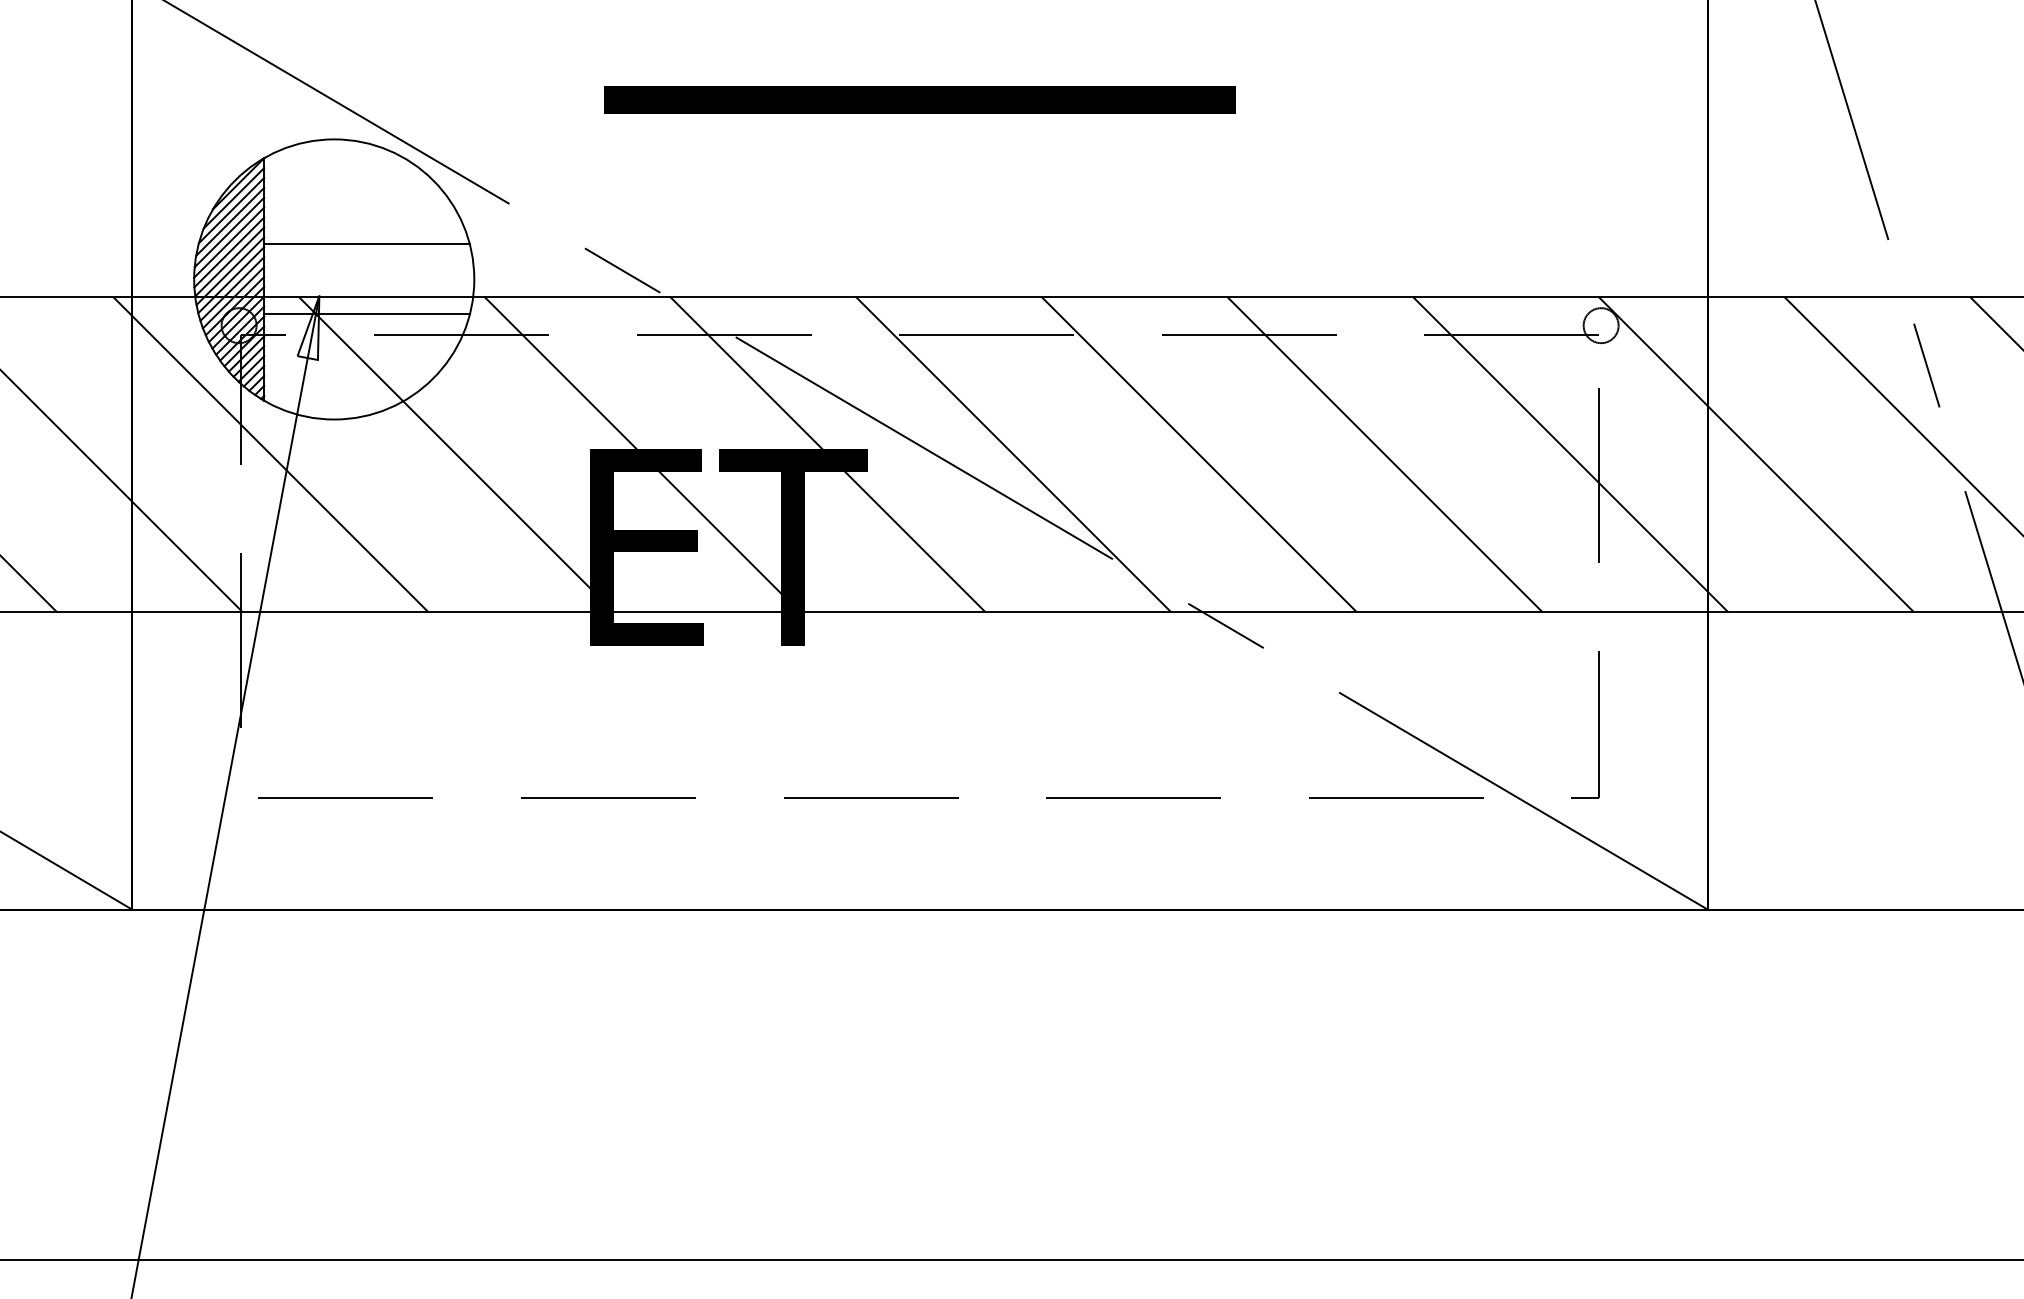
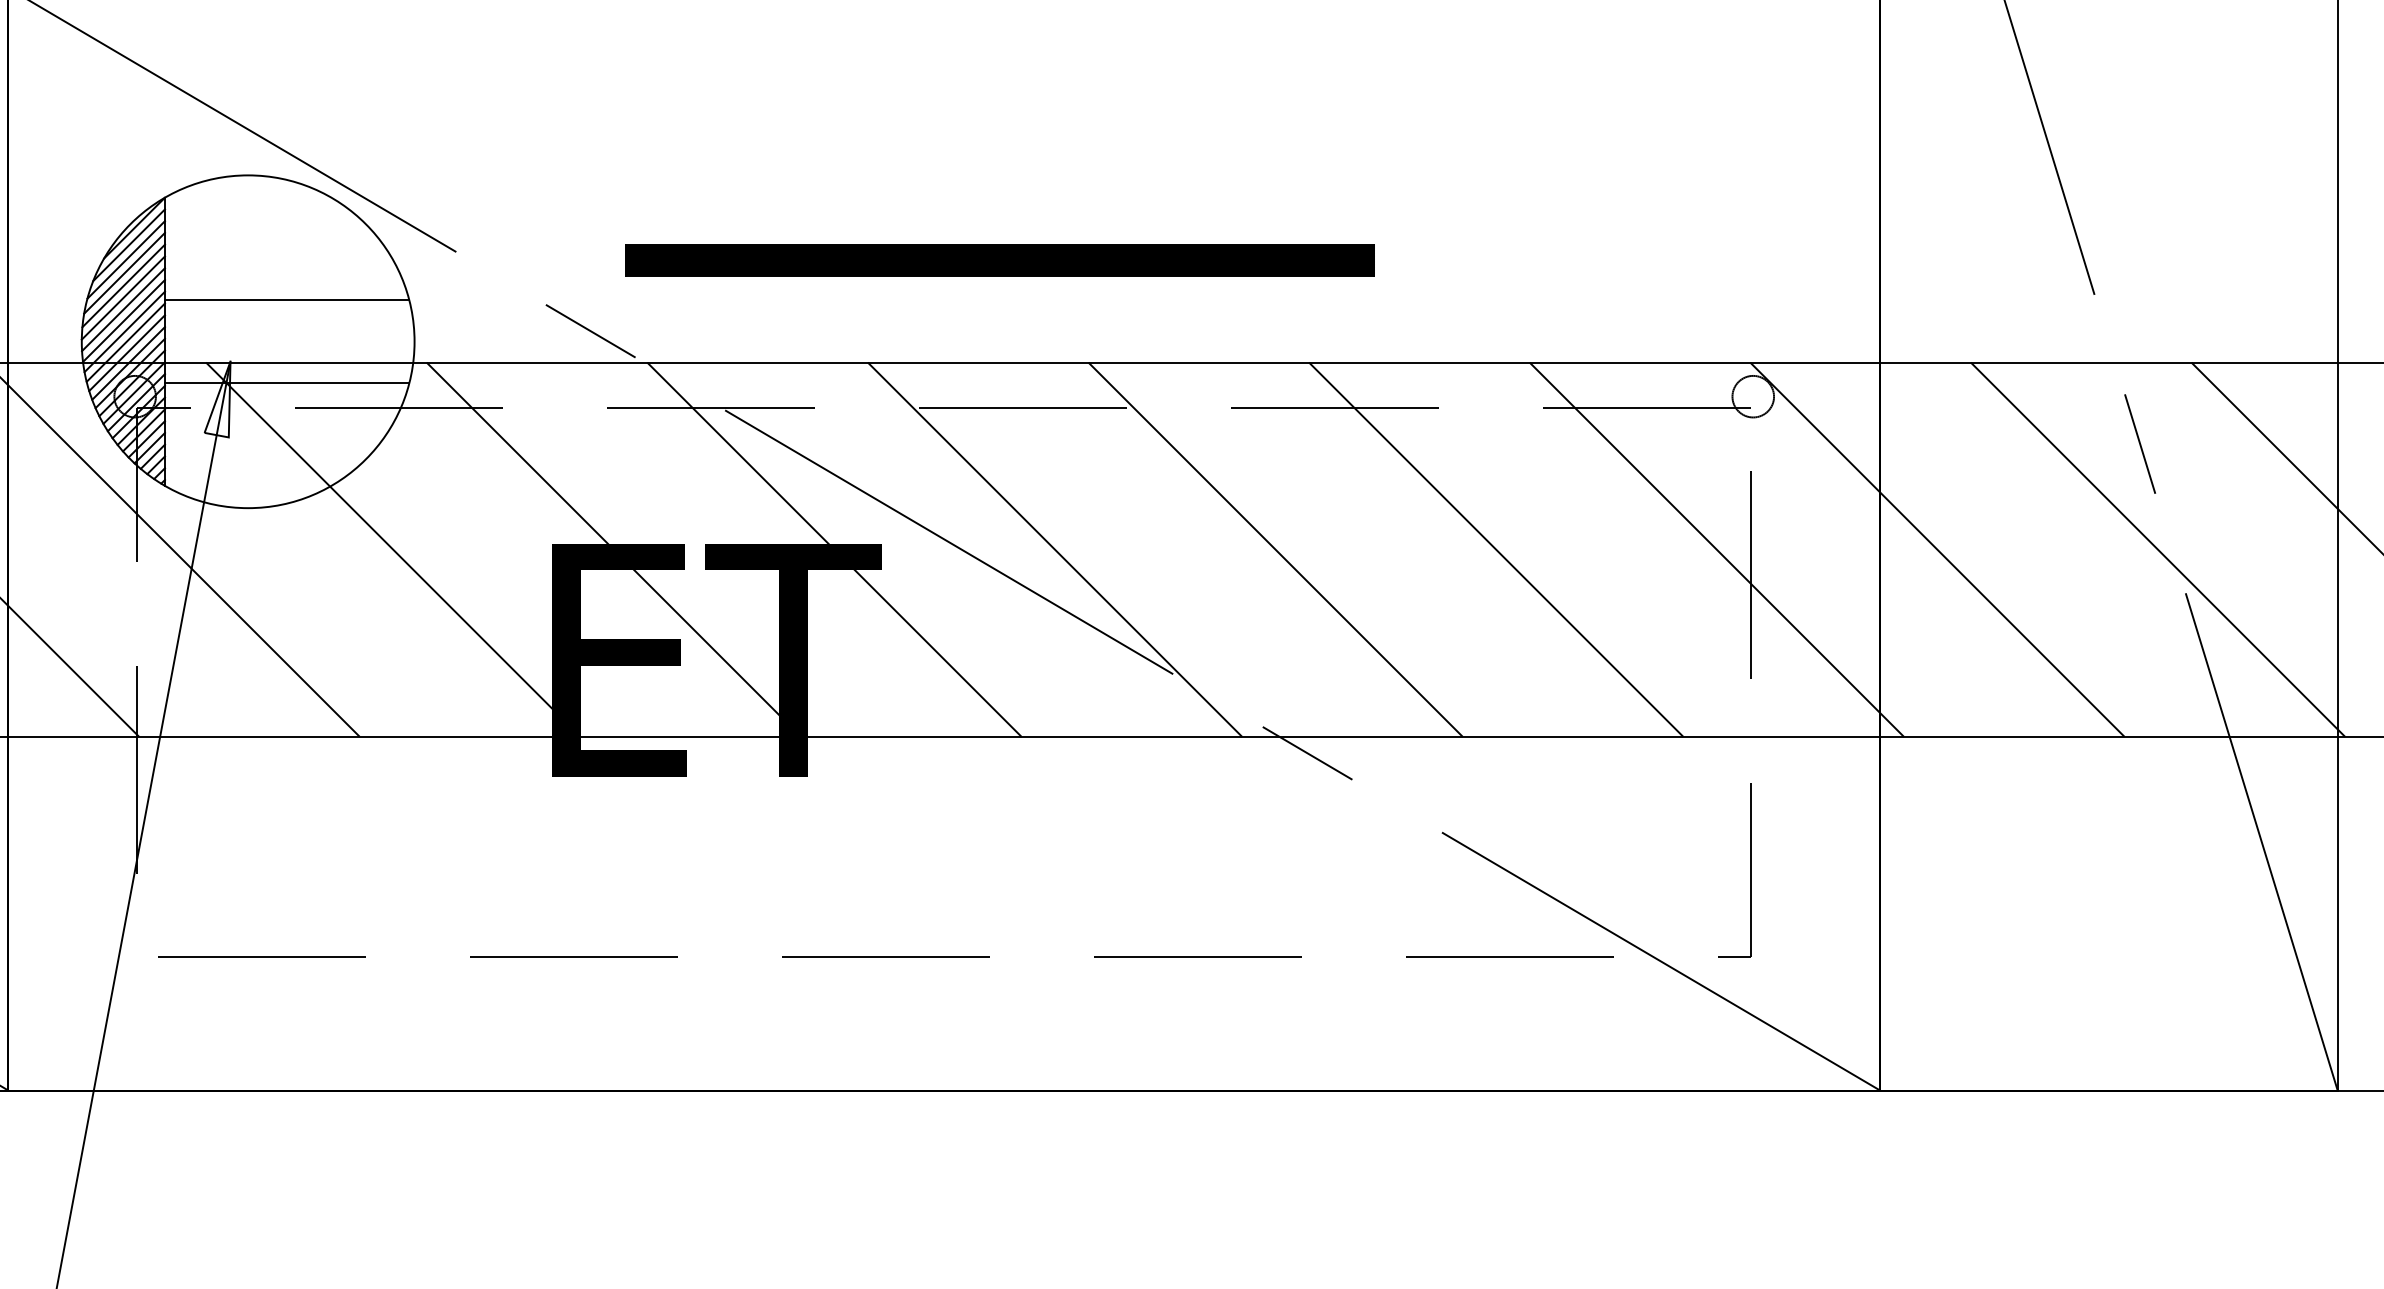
part: (919, 99) -> (999, 259), moved

